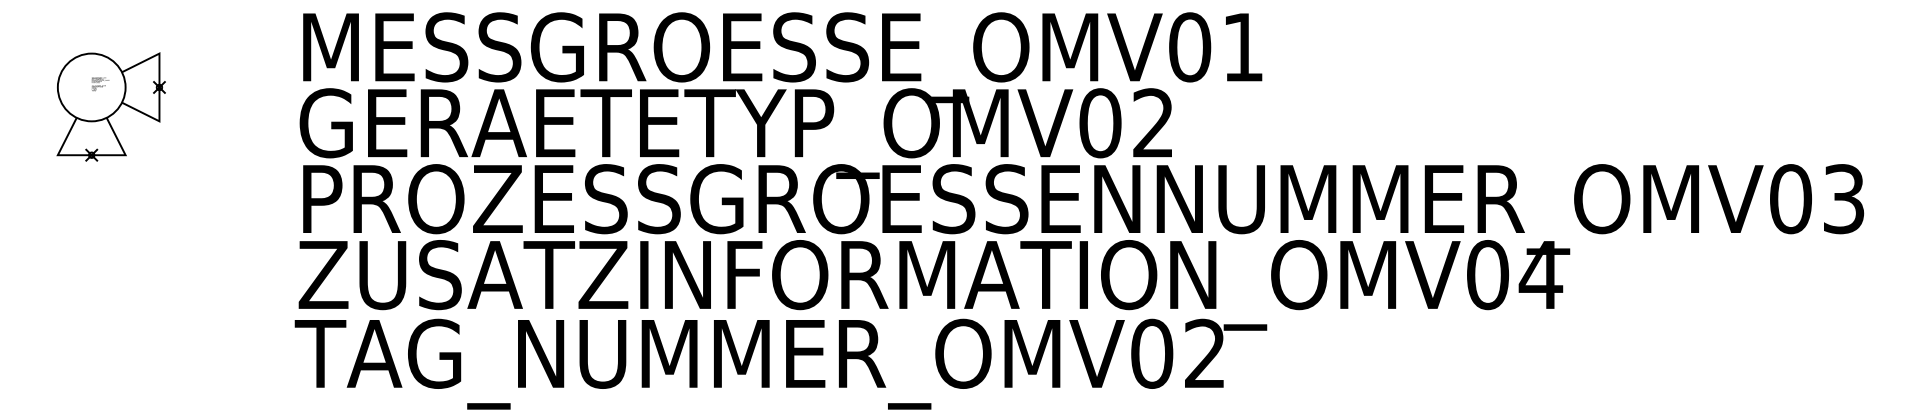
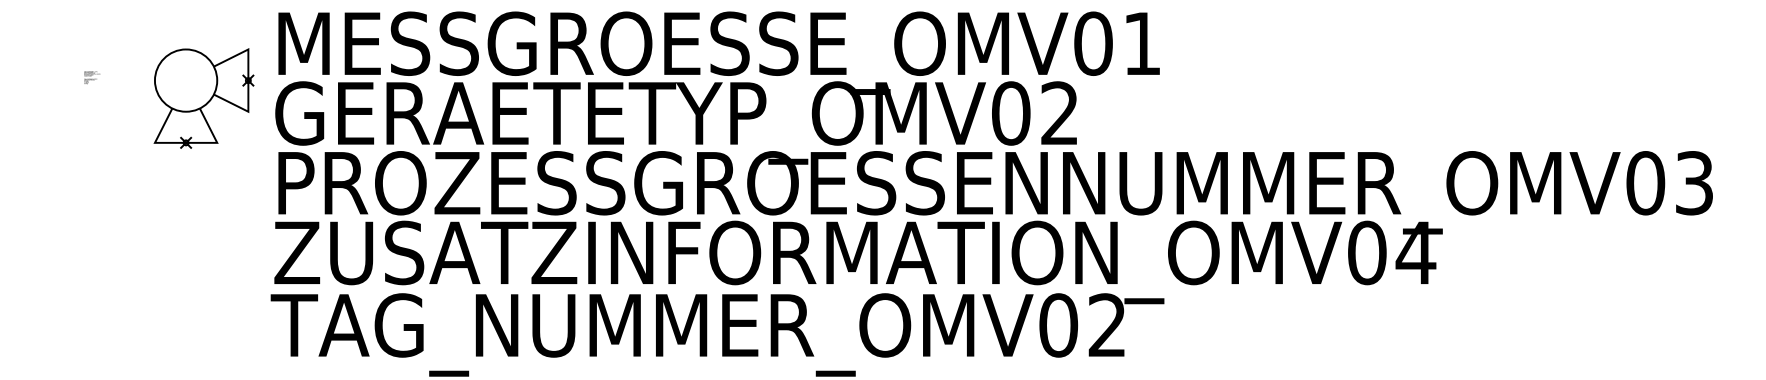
part: (110, 106) -> (203, 98), moved

